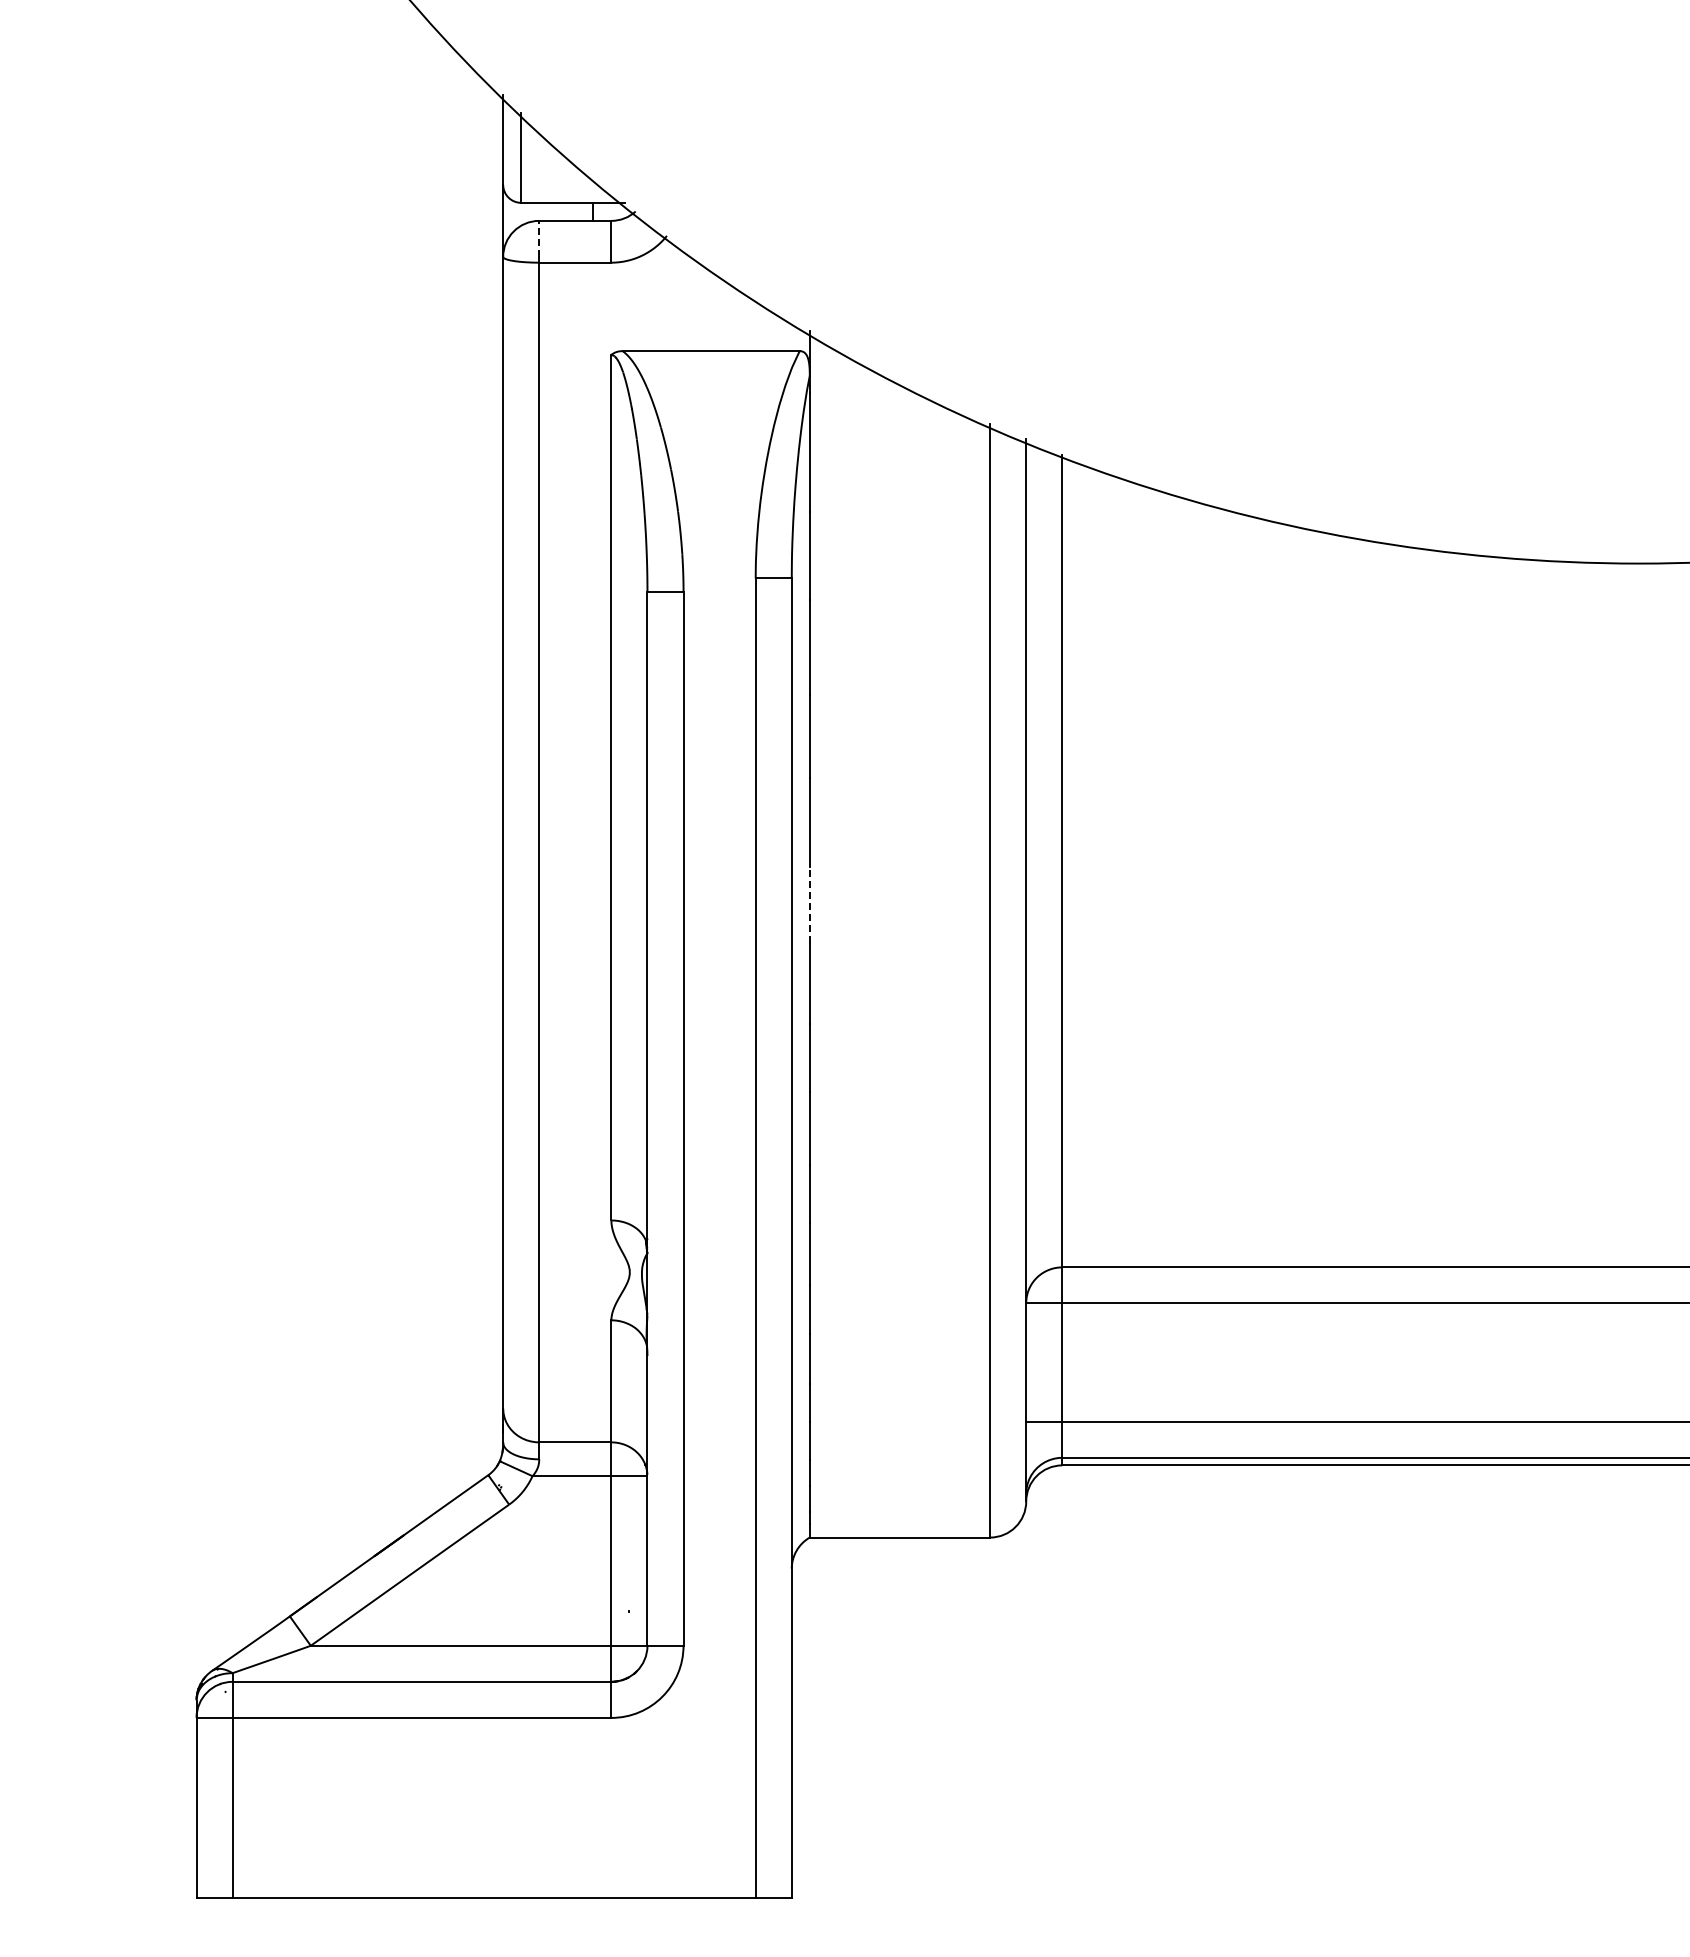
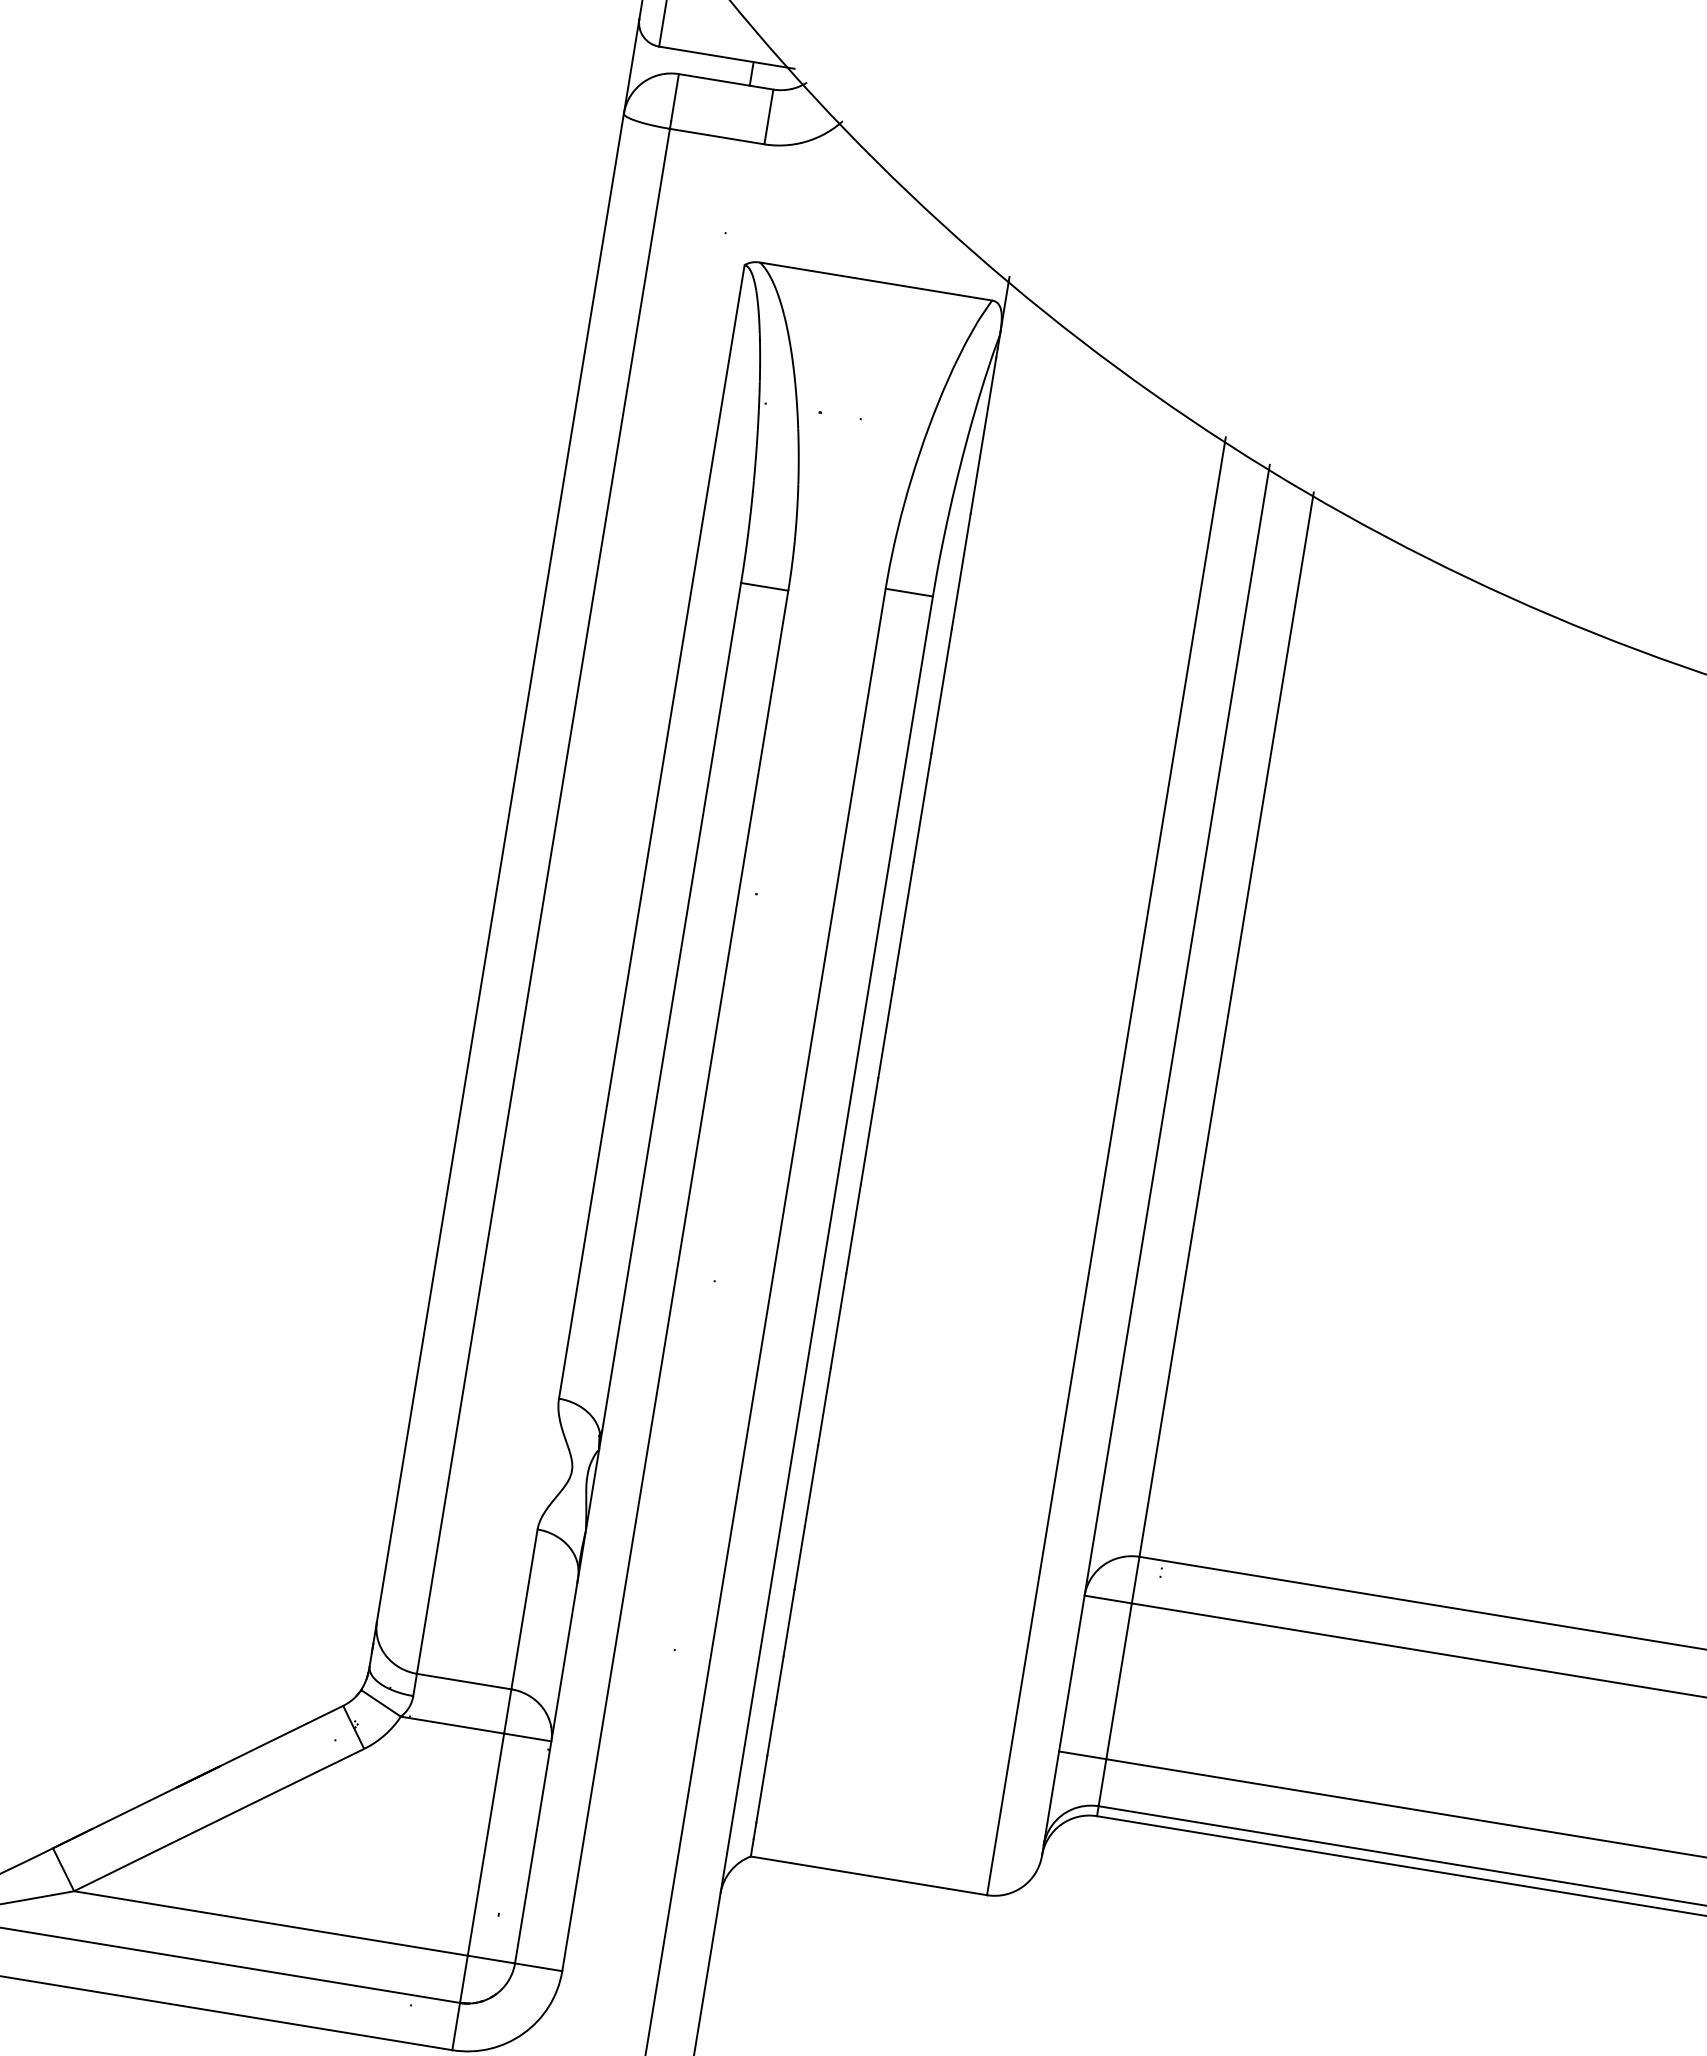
line: (539, 238) -> (675, 97), dashed -> solid
line: (809, 904) -> (886, 1027), dashed -> solid

